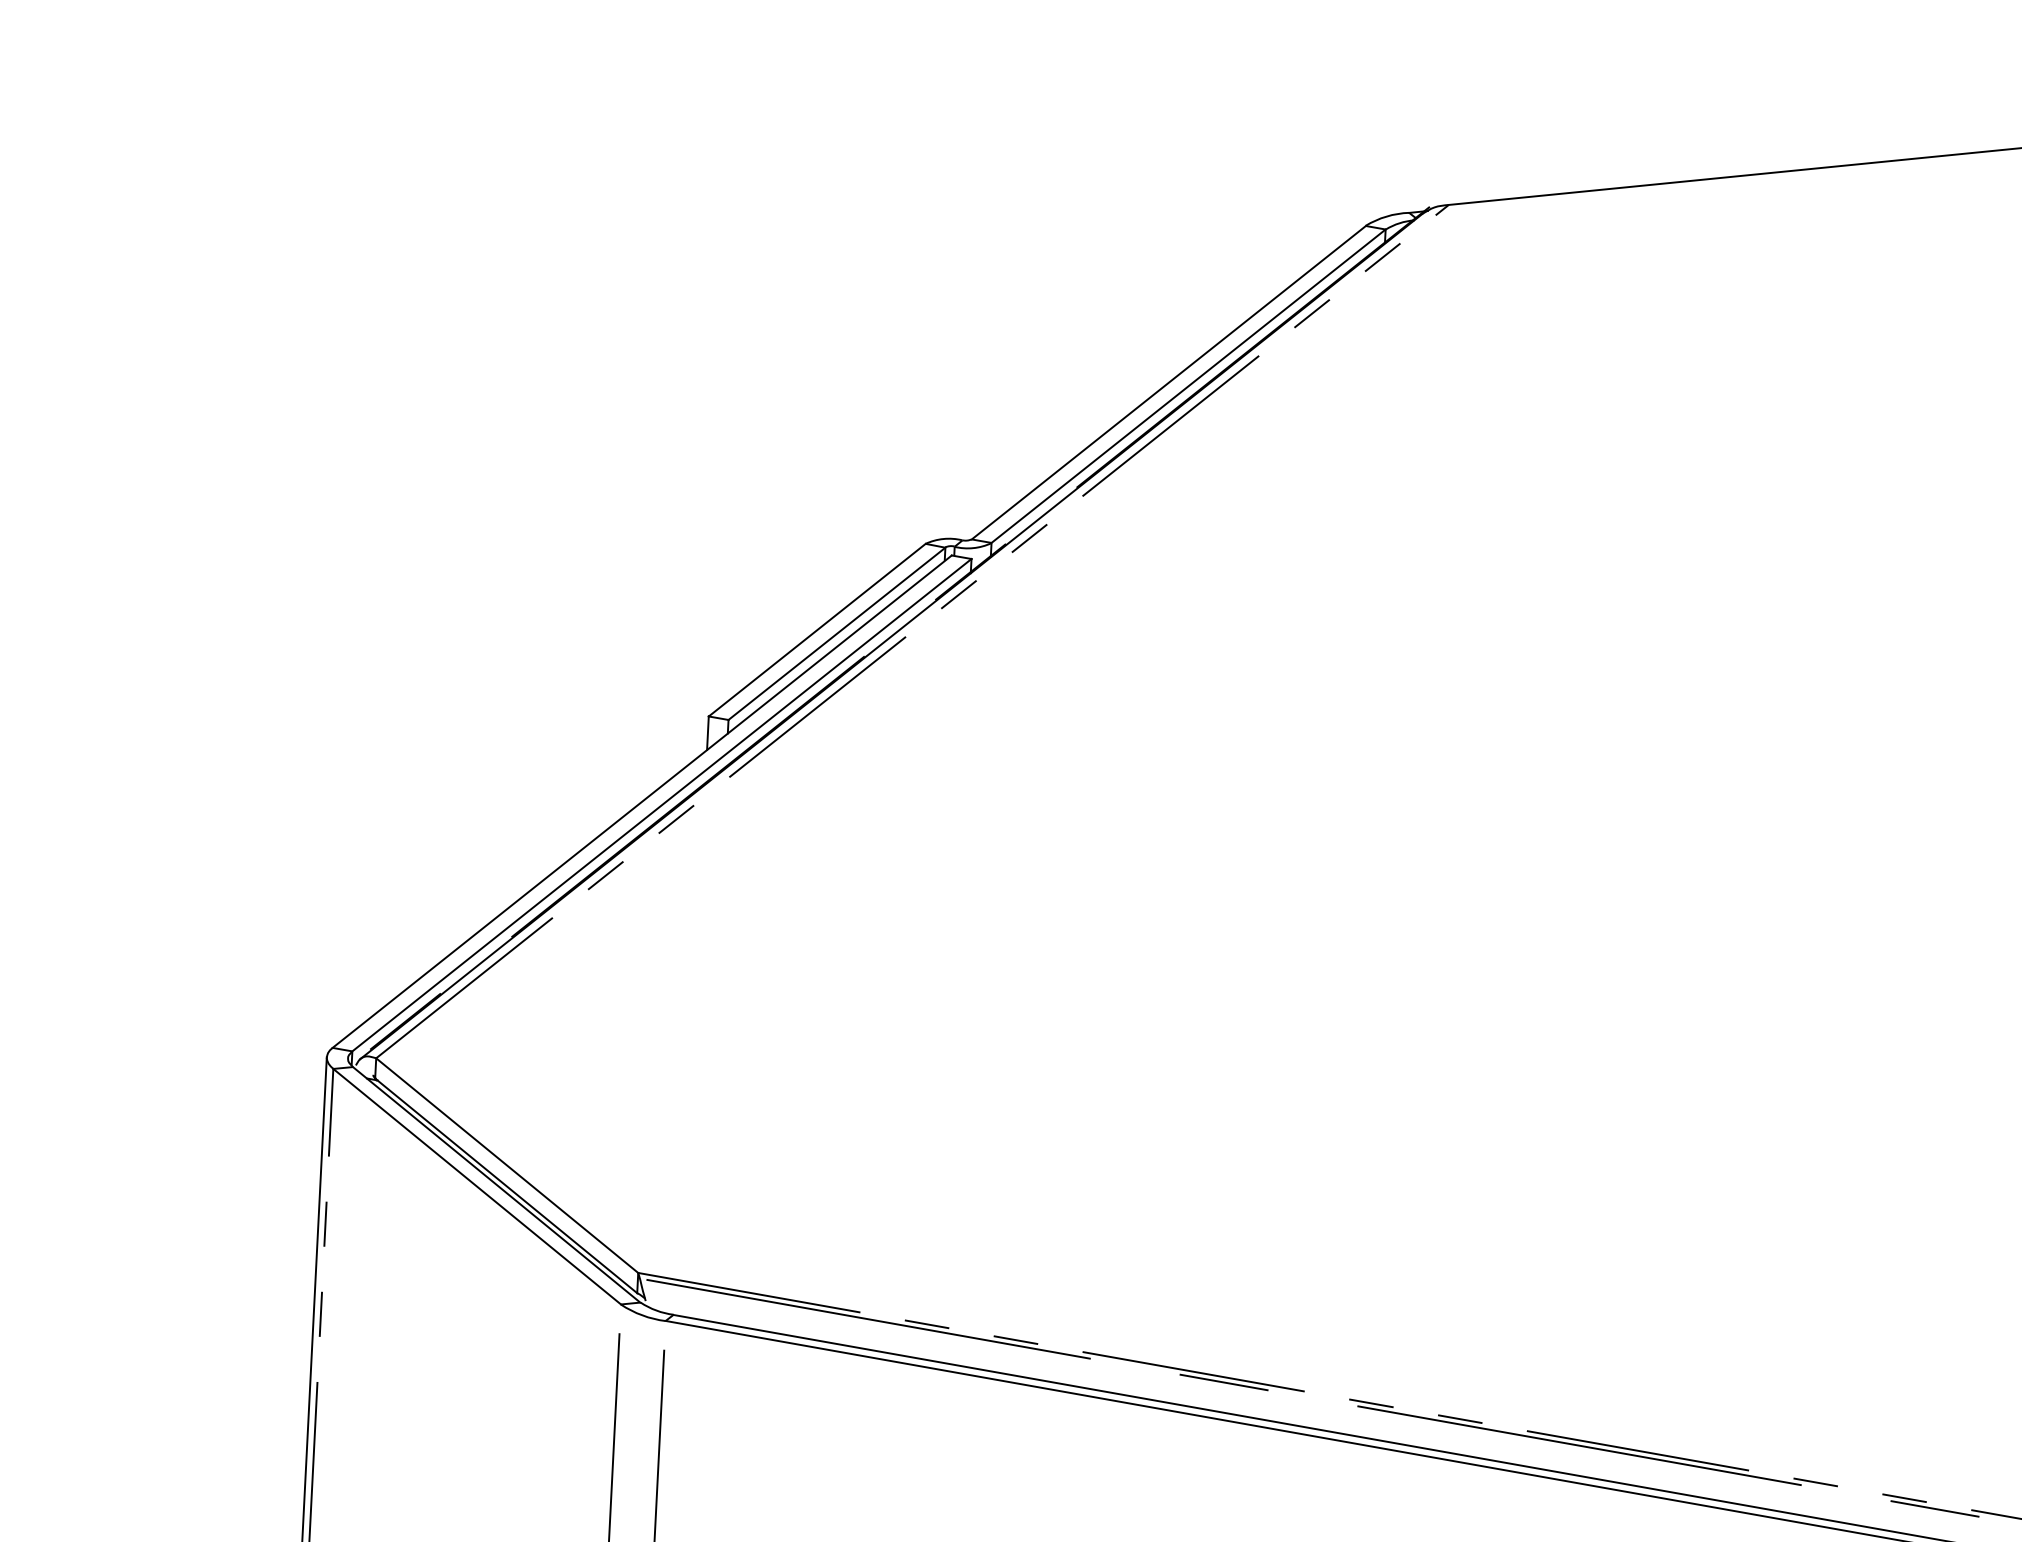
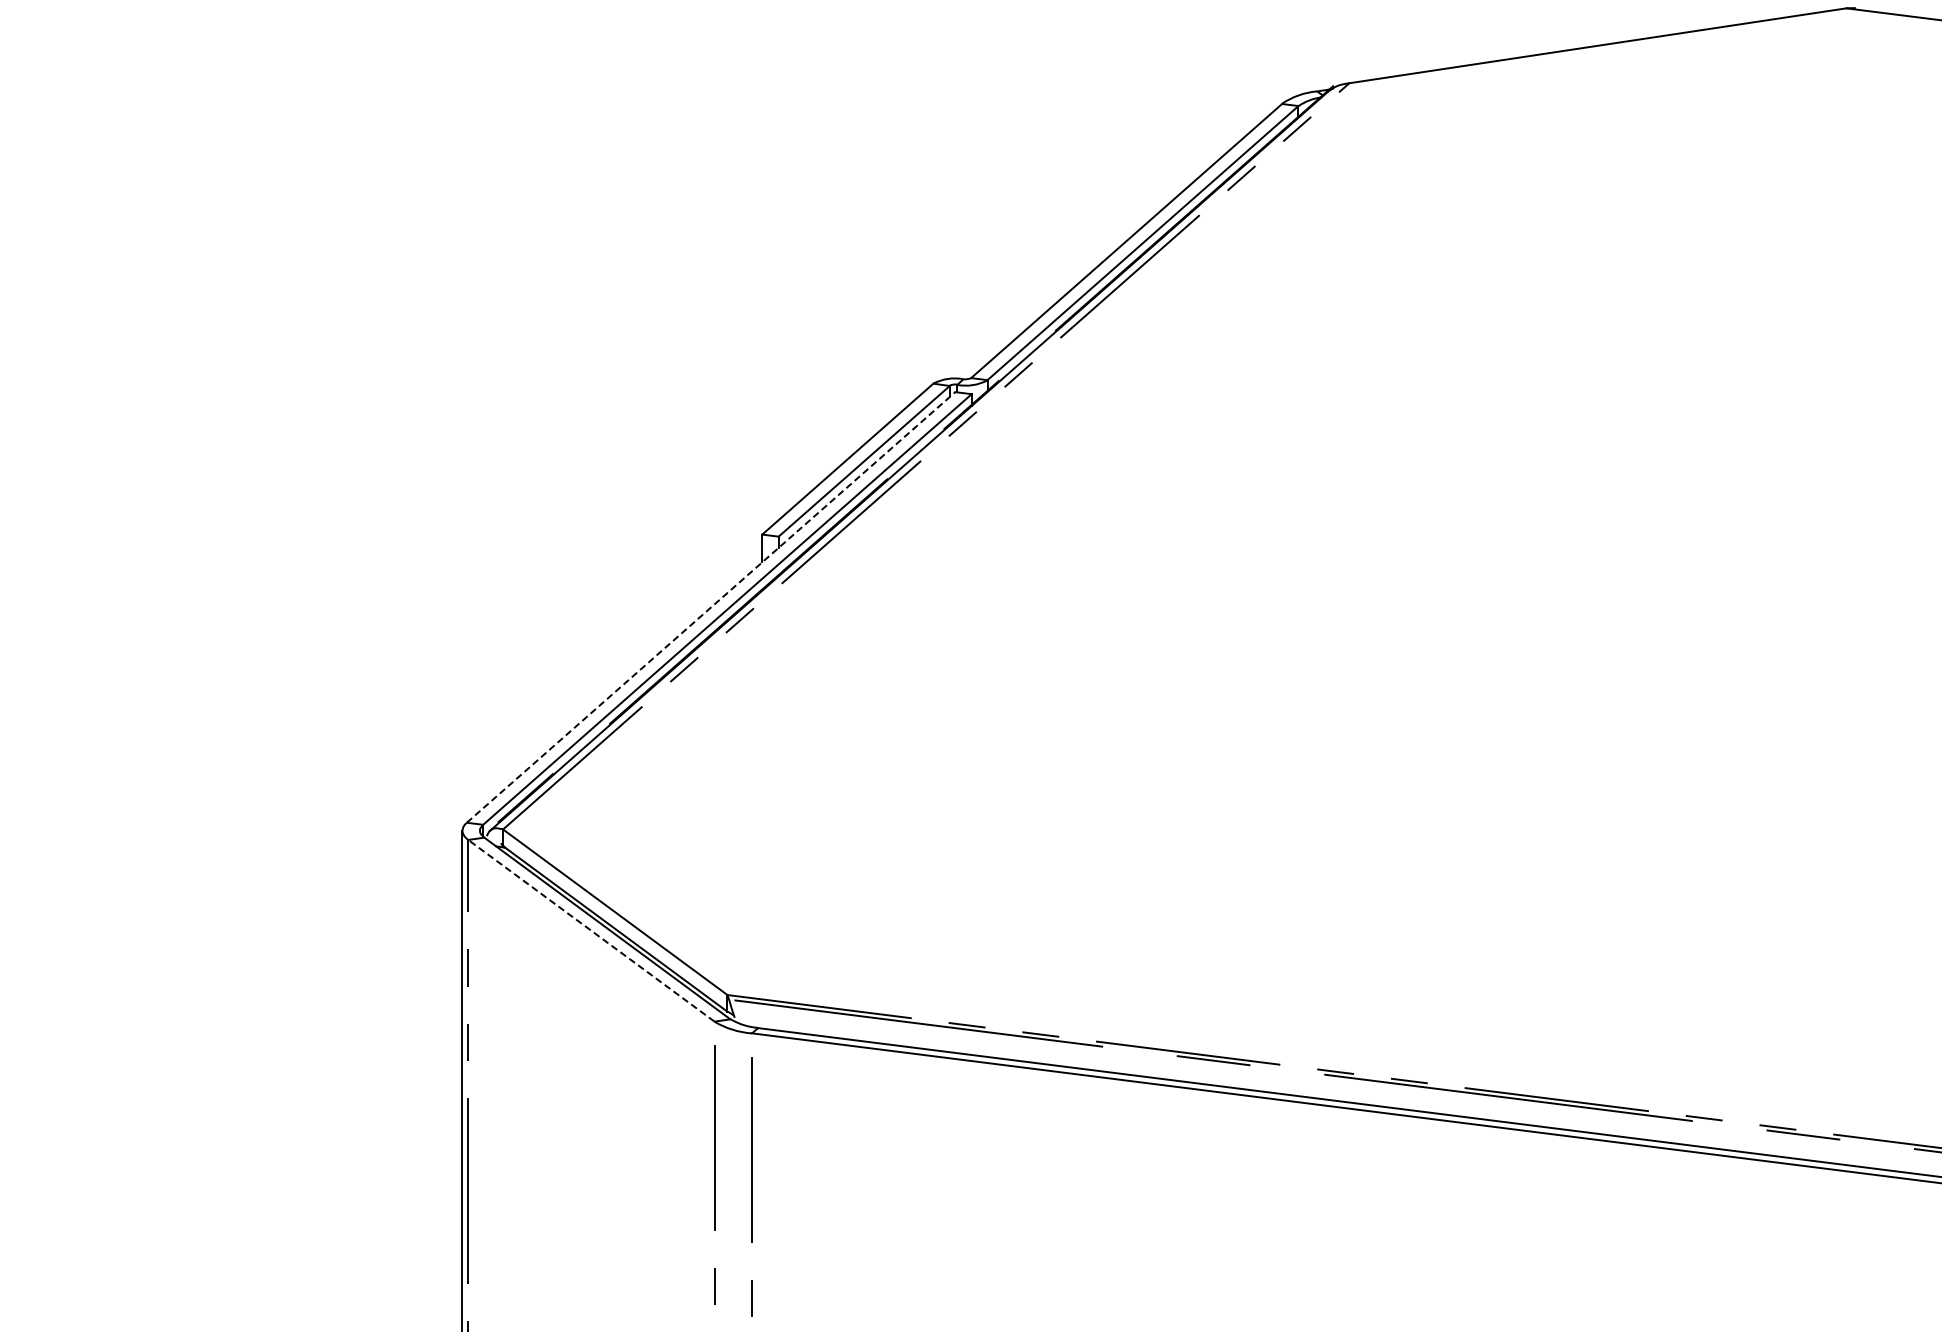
line: (642, 801) -> (711, 607), solid -> dashed
line: (477, 1186) -> (591, 930), solid -> dashed

